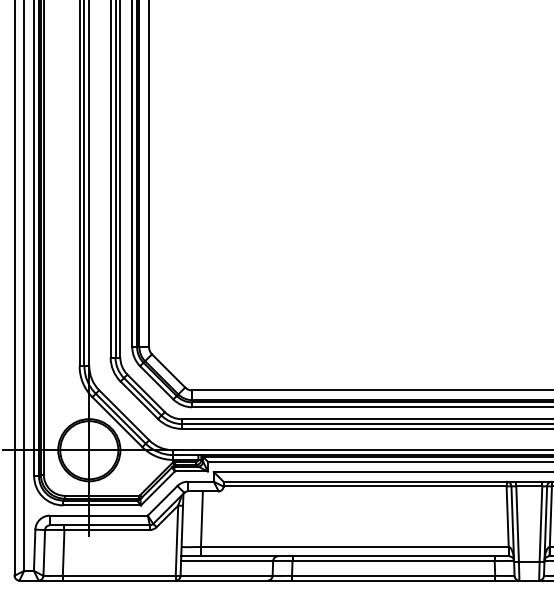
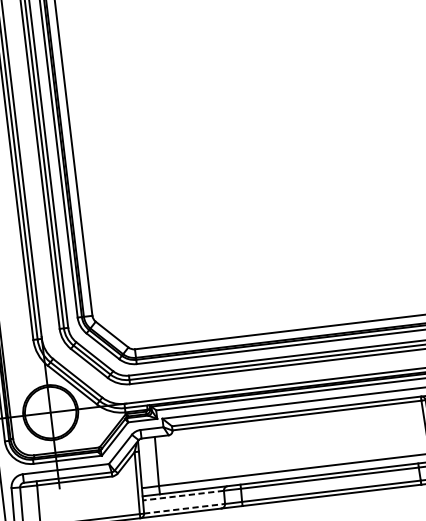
line: (226, 561) -> (182, 496), solid -> dashed
line: (227, 575) -> (185, 508), solid -> dashed

